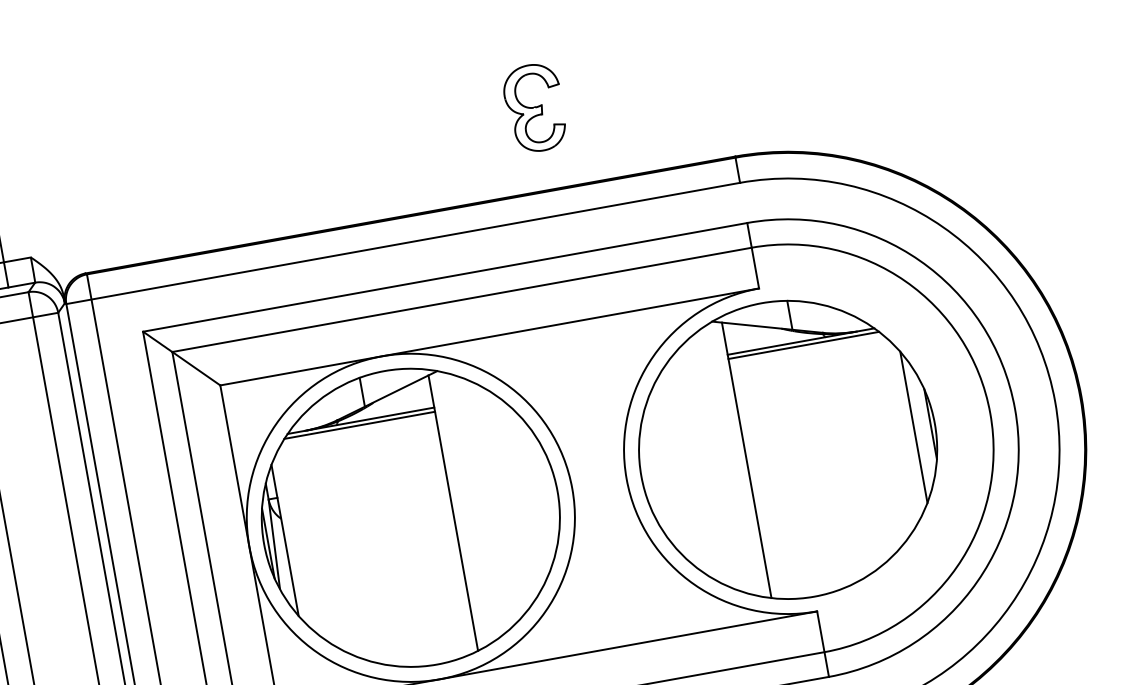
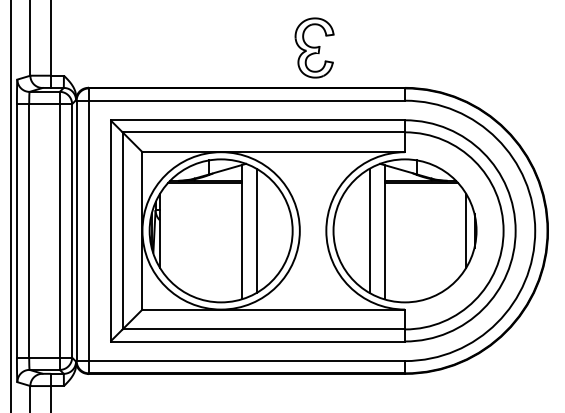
part: (534, 107) -> (314, 47), size x1.43
line: (715, 462) -> (369, 230), added
line: (483, 503) -> (256, 230), added

